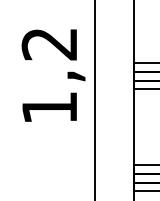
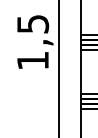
text: (50, 44) -> (33, 24), 1,2 -> 1,5

